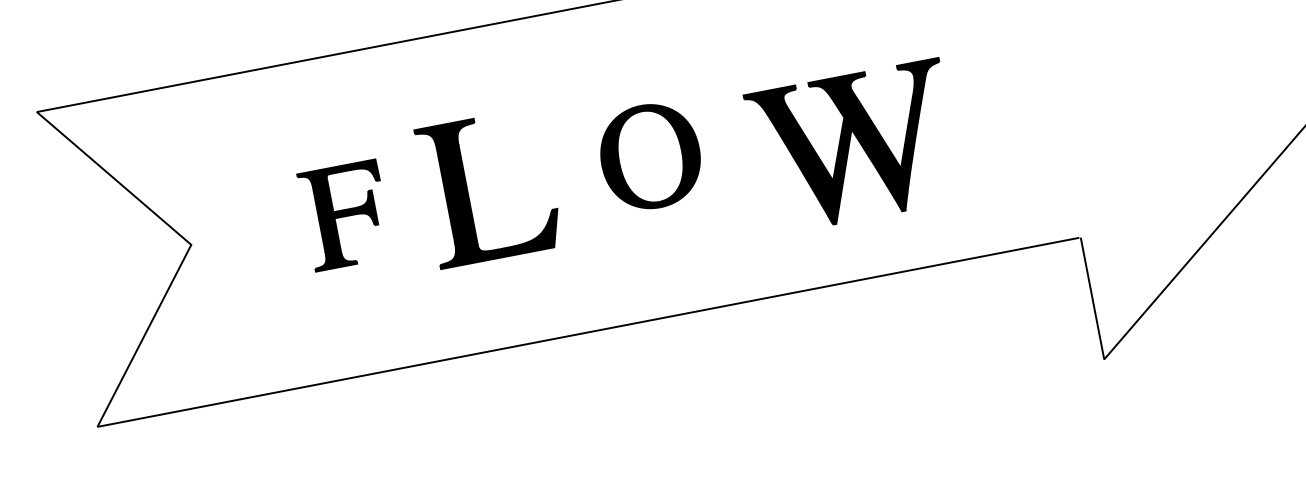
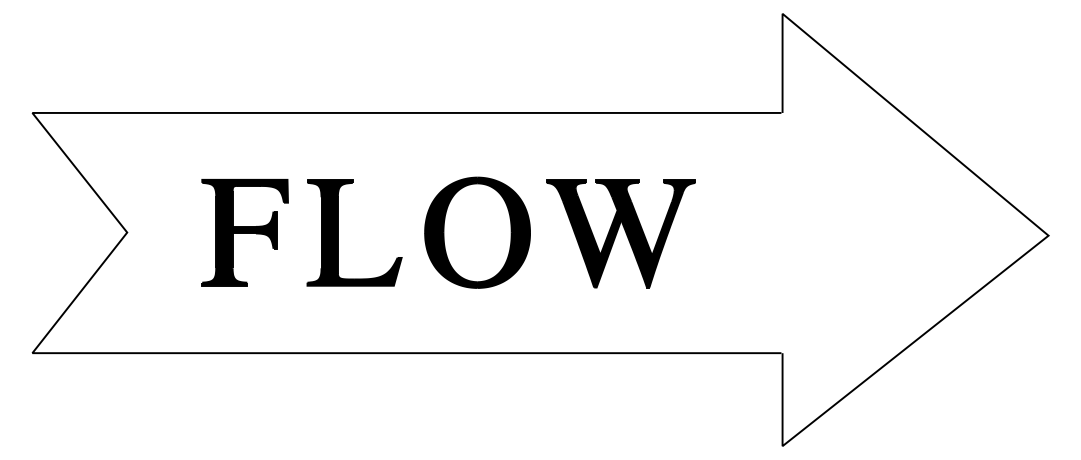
part: (853, 147) -> (620, 233), moved
part: (650, 156) -> (477, 232), size x1.43
part: (345, 215) -> (244, 232), size x1.43

